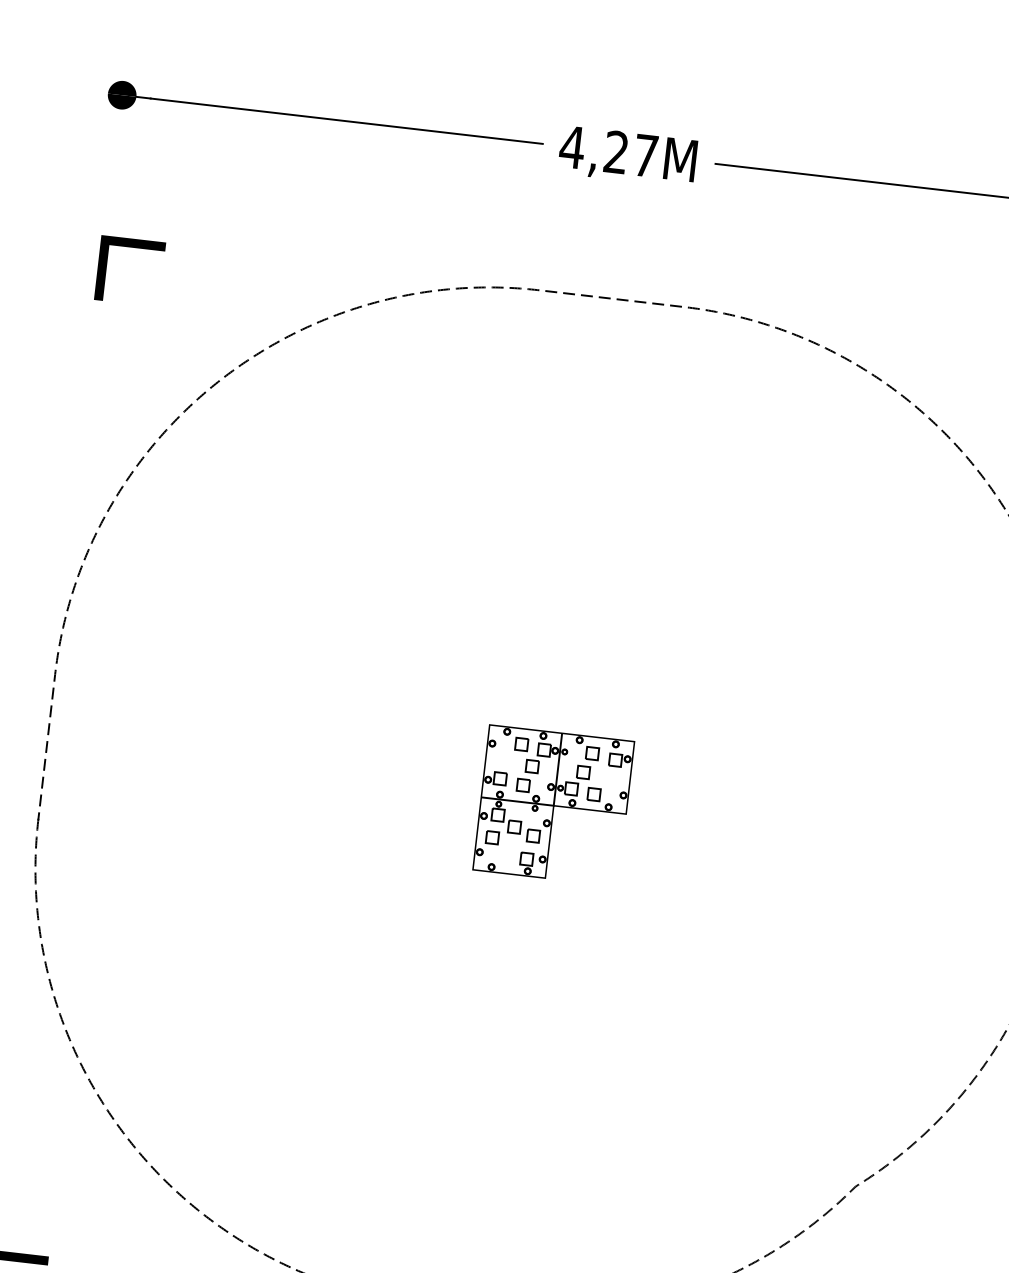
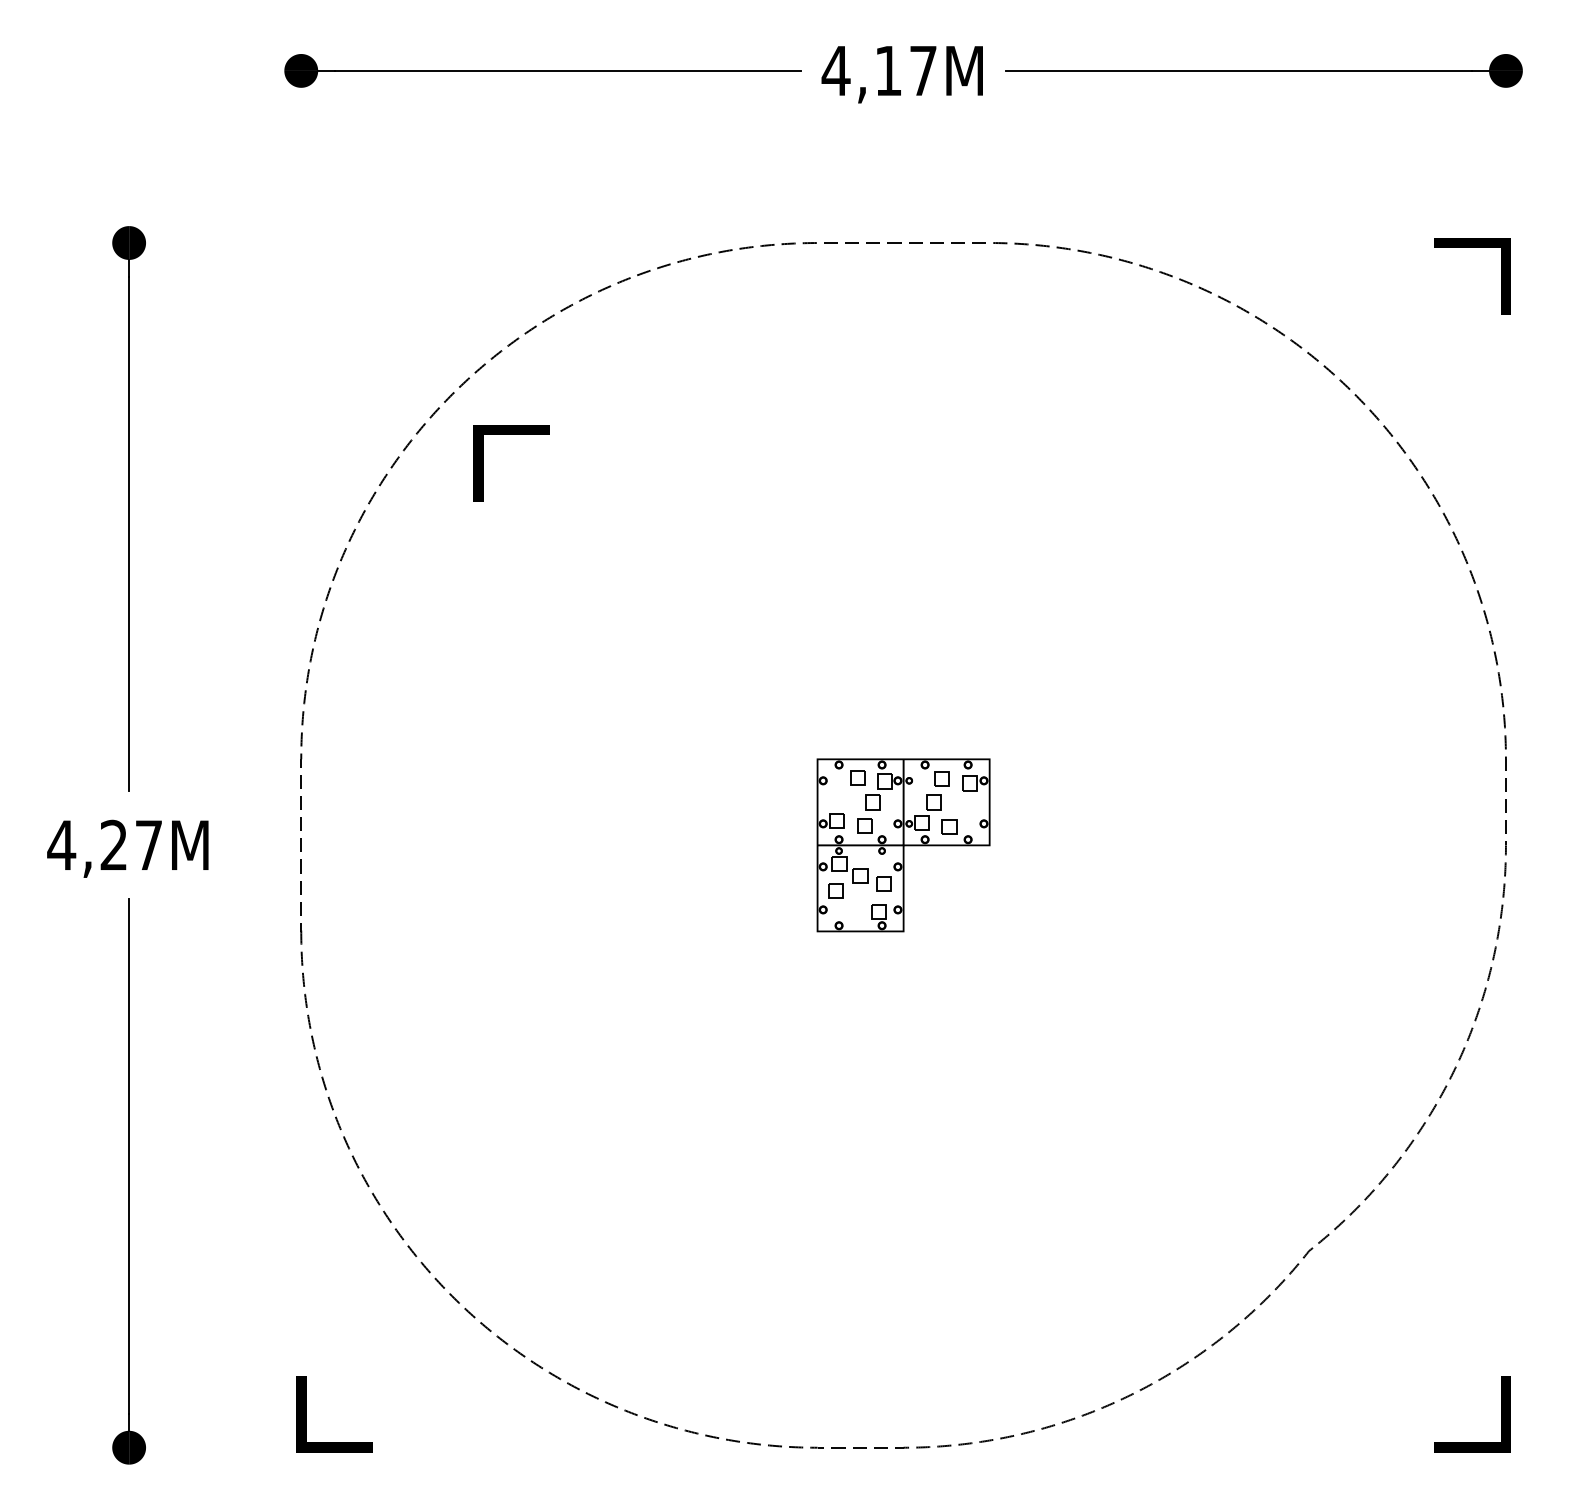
text: (615, 151) -> (887, 70), 4,27M -> 4,17M
line: (106, 268) -> (483, 463), moved

